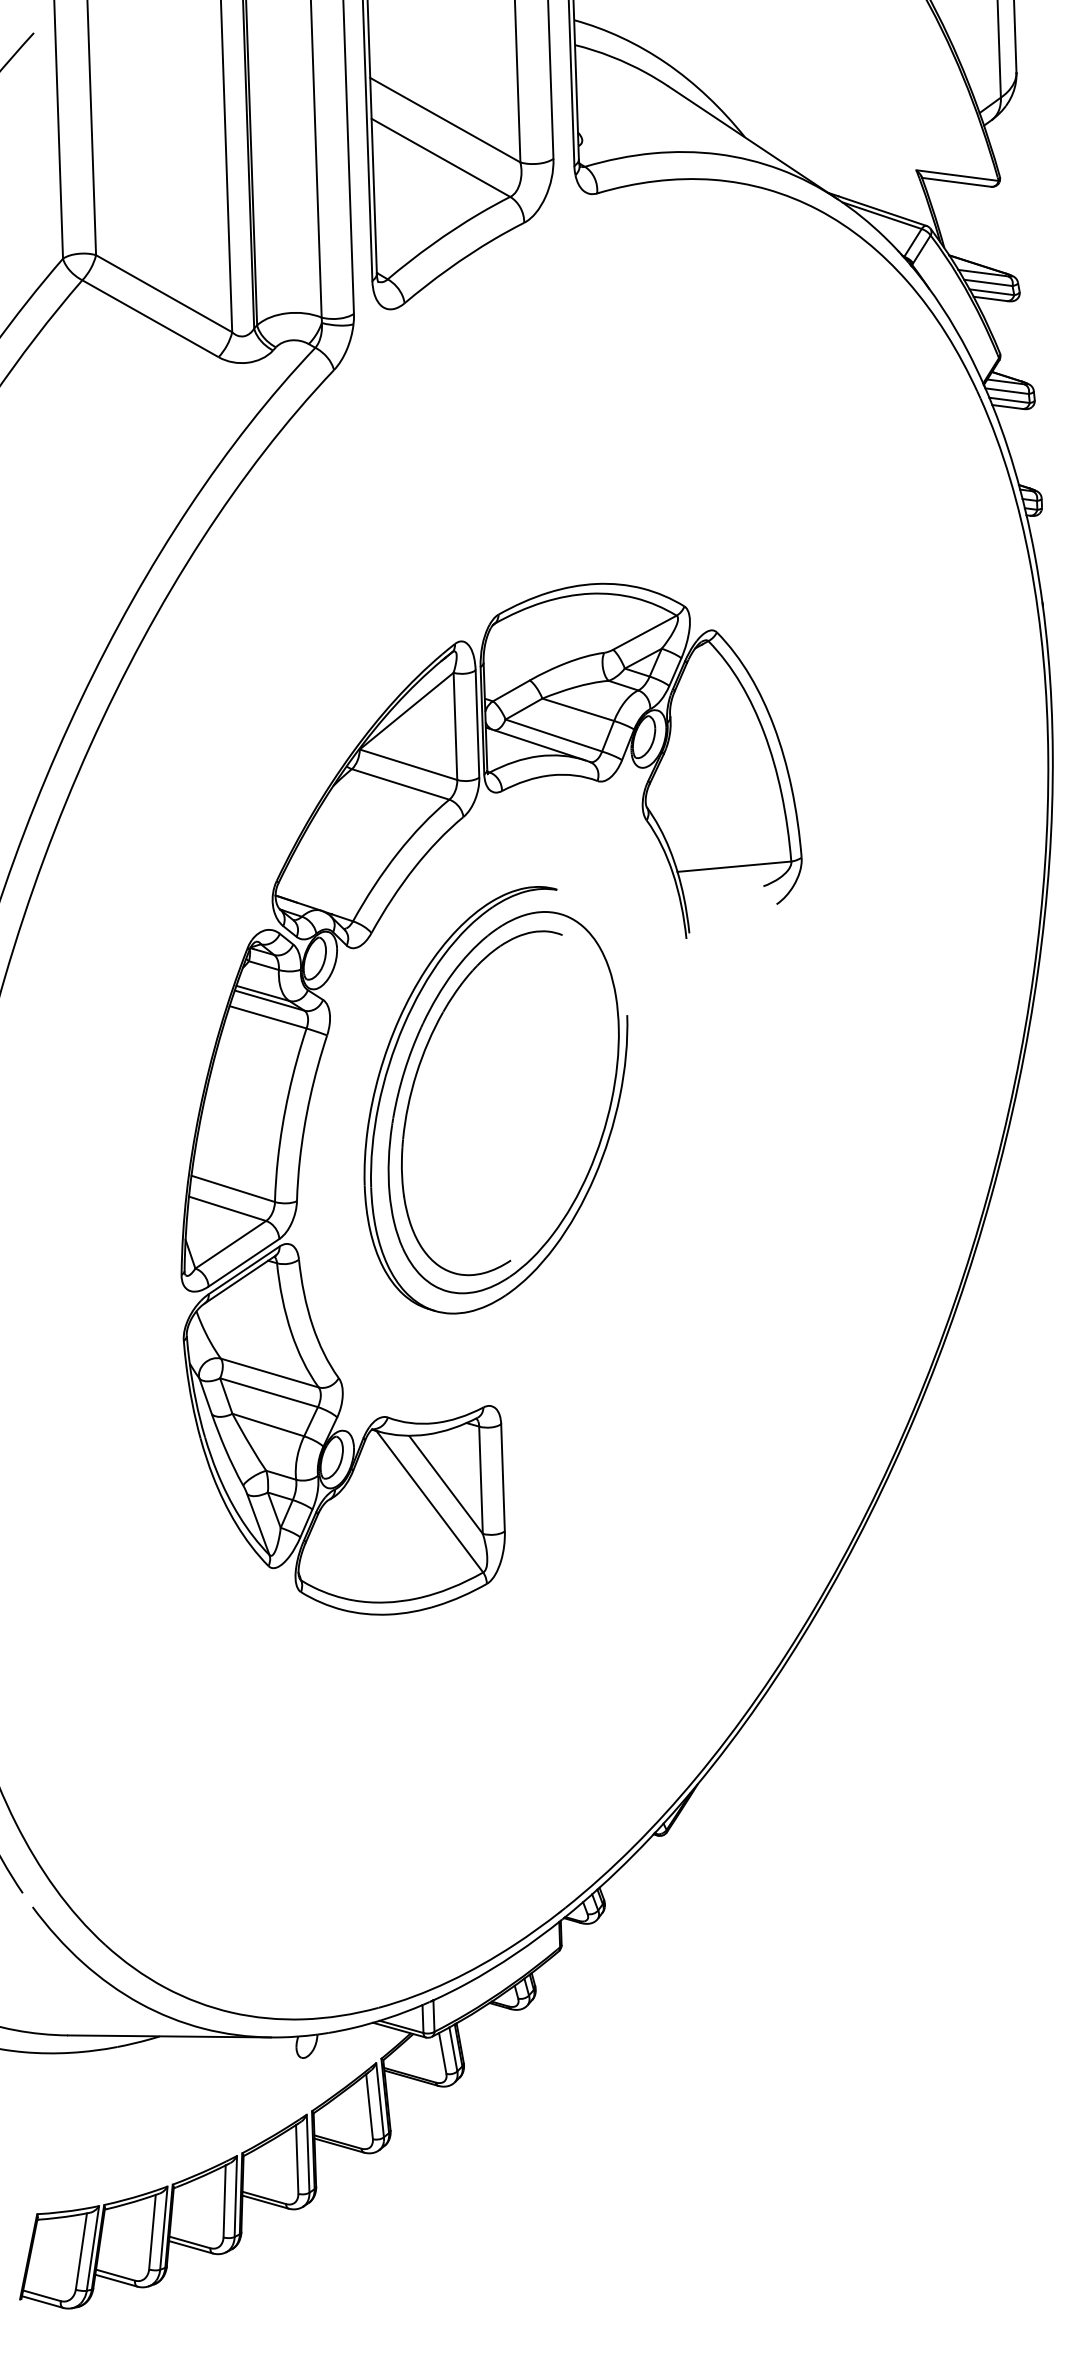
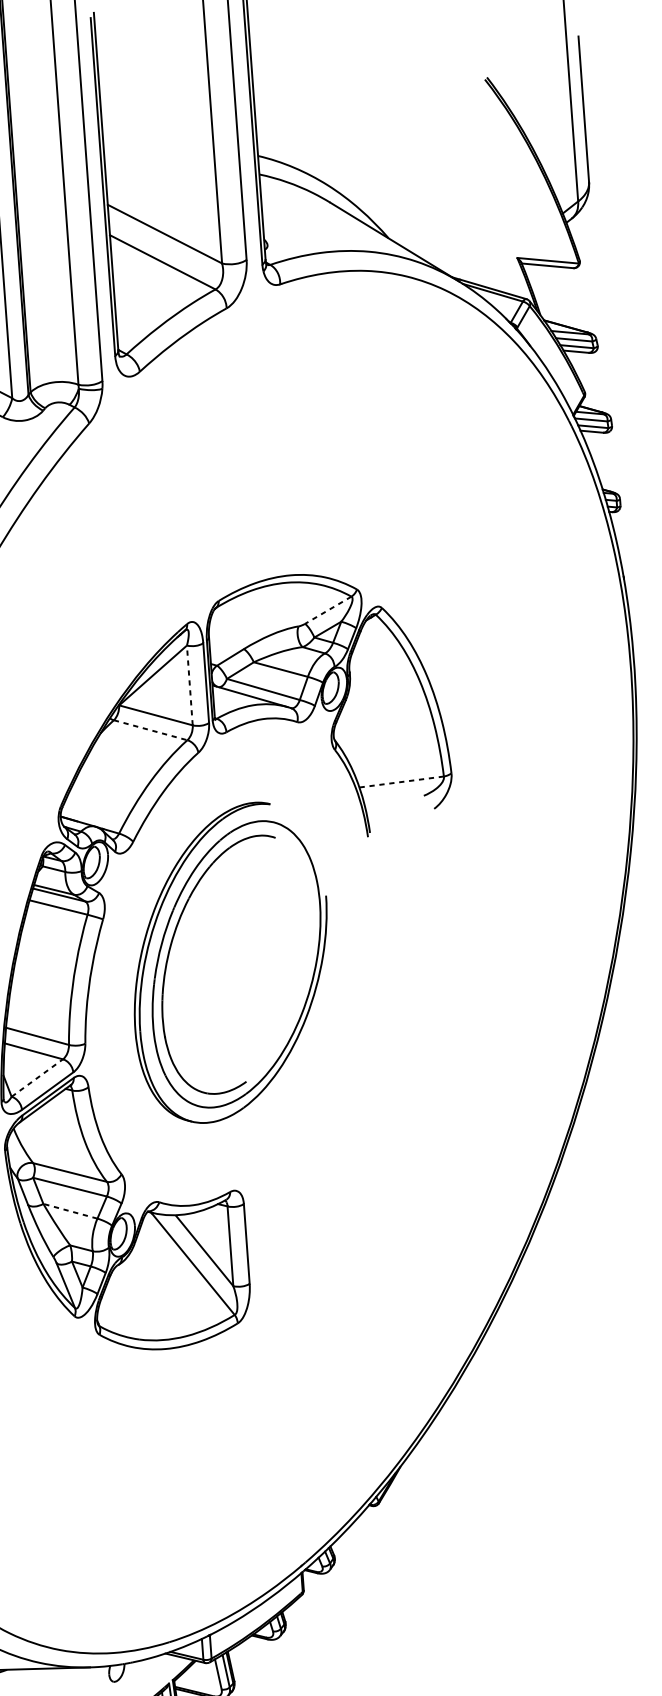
line: (644, 632) -> (327, 610), solid -> dashed
line: (455, 726) -> (189, 685), solid -> dashed
line: (401, 784) -> (151, 730), solid -> dashed
line: (733, 866) -> (400, 781), solid -> dashed
line: (230, 1244) -> (37, 1077), solid -> dashed
line: (268, 1425) -> (70, 1211), solid -> dashed

